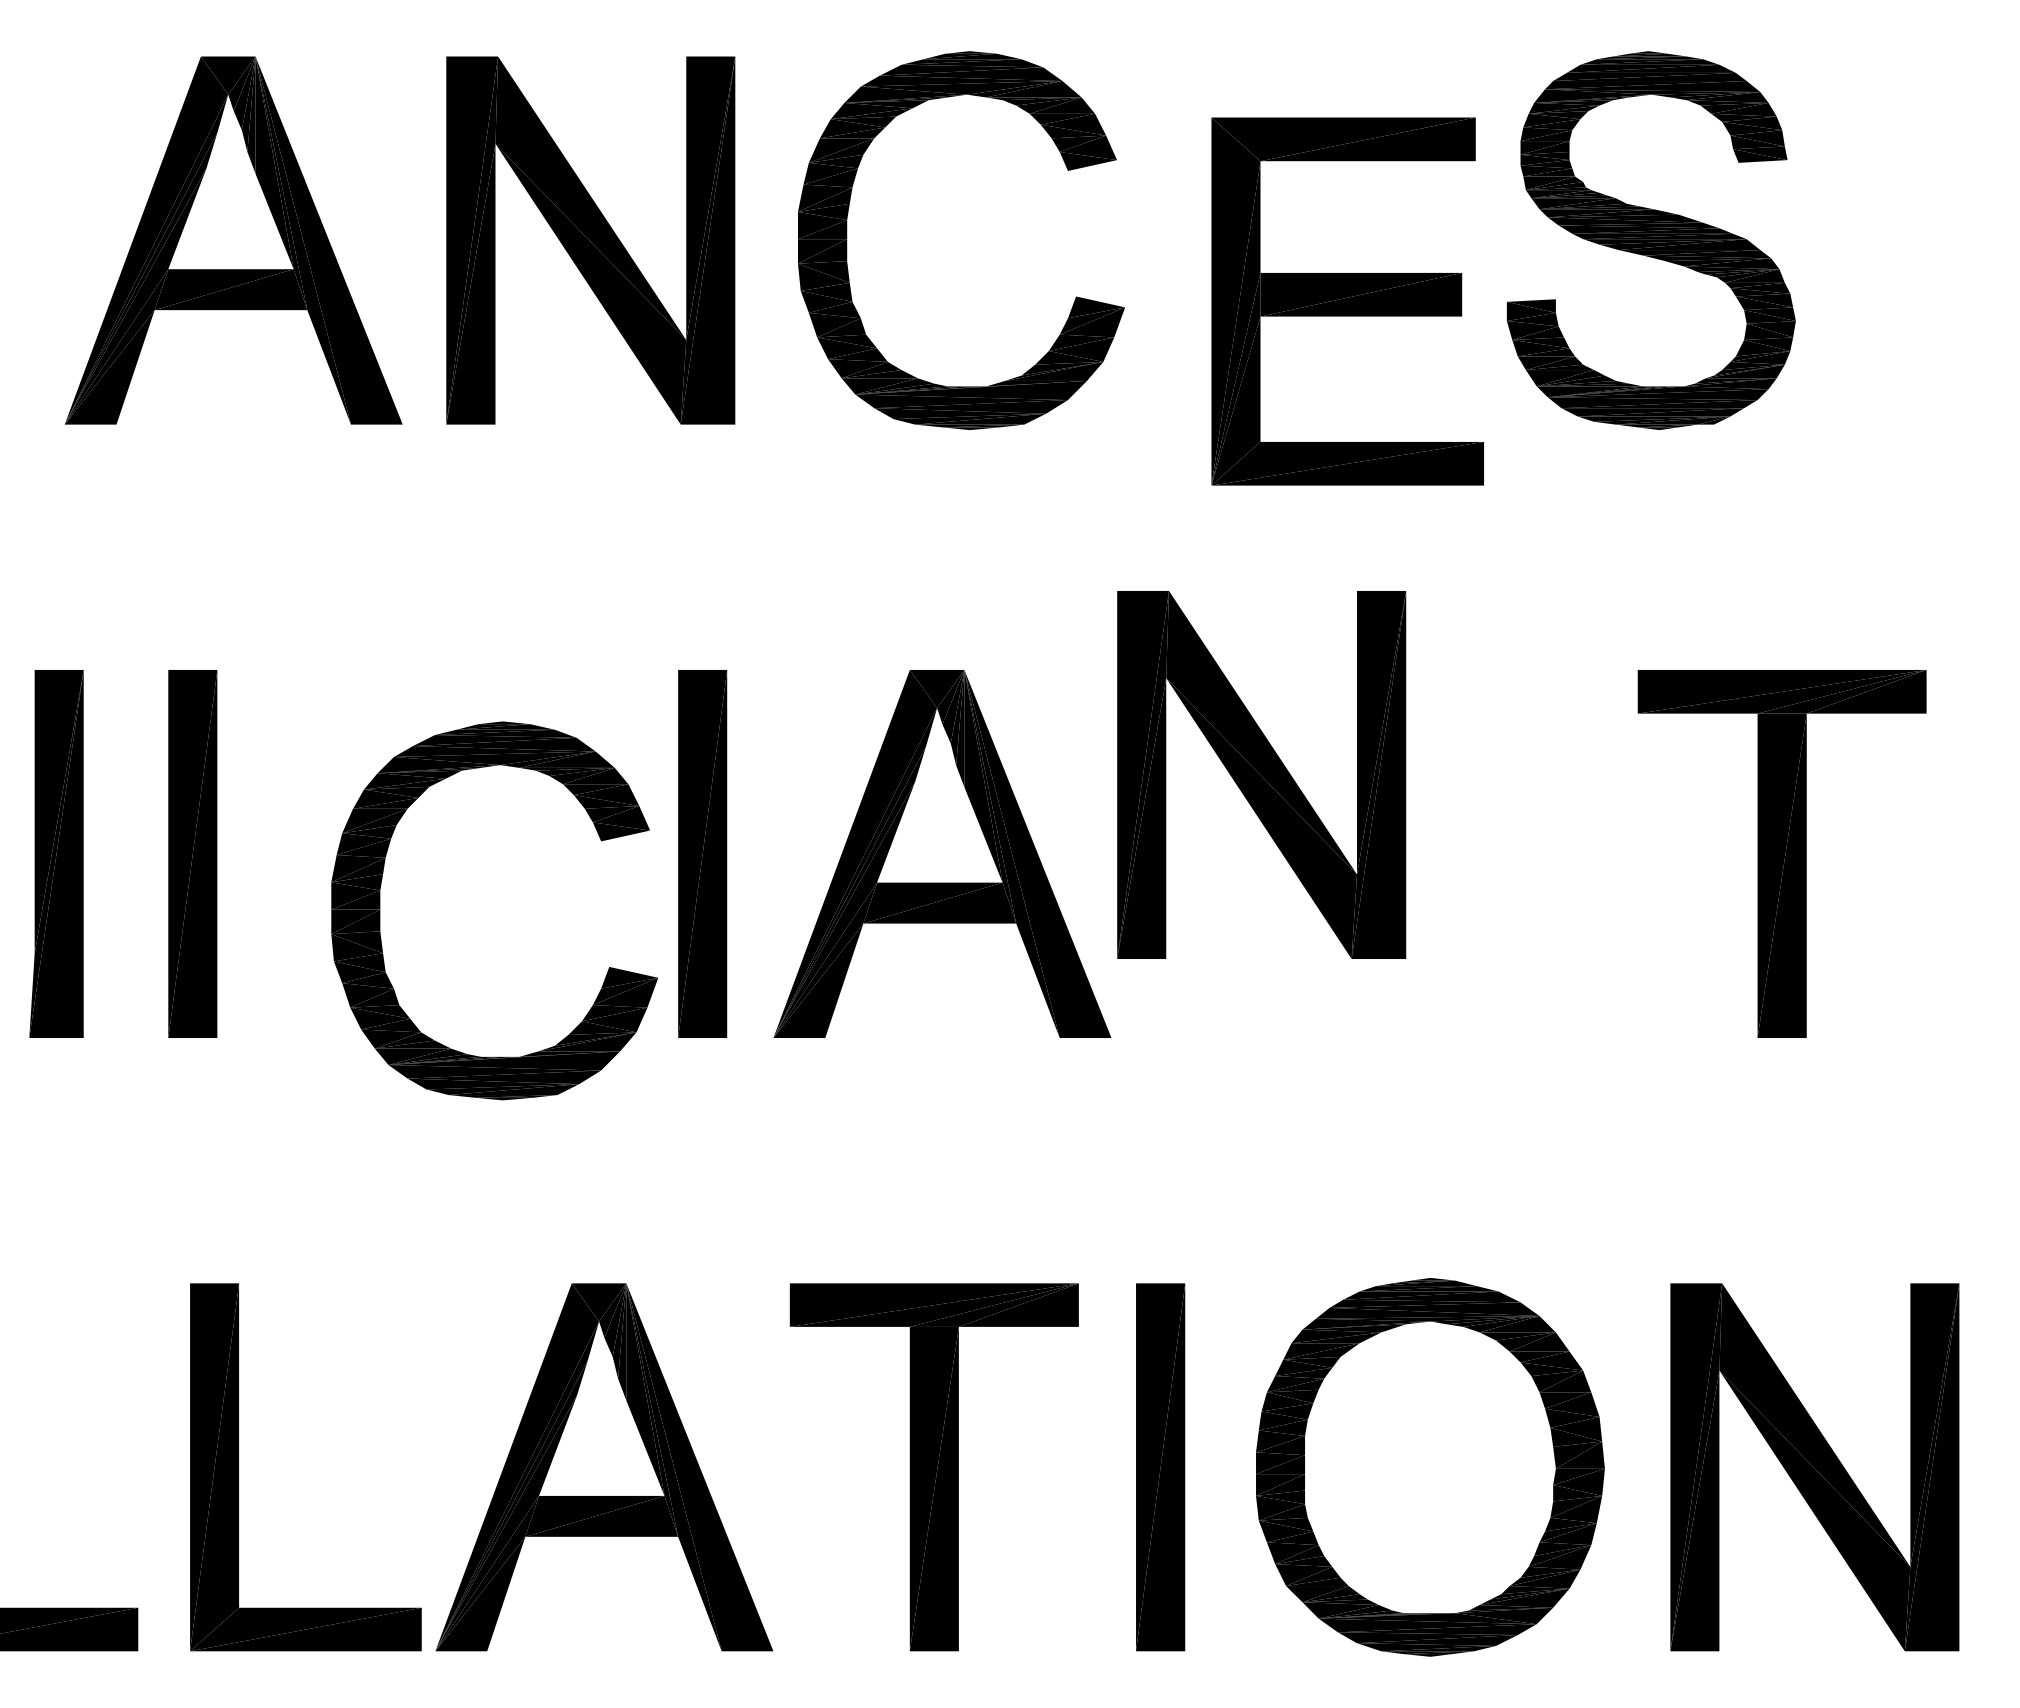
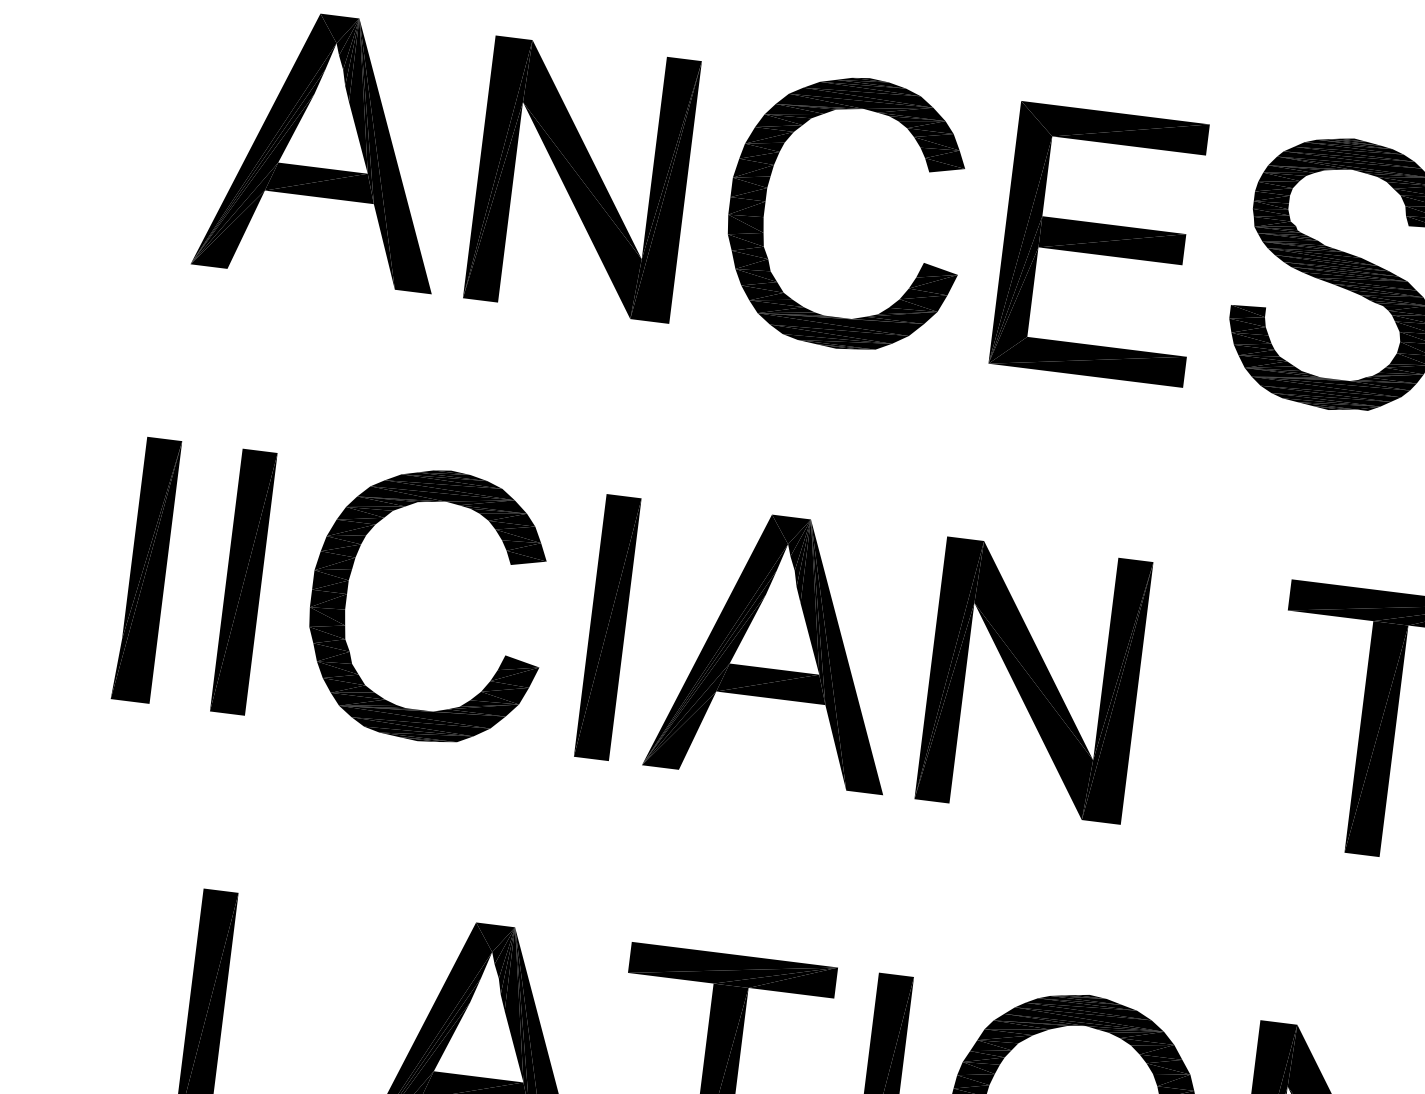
part: (1347, 301) -> (1101, 244), moved
part: (1261, 774) -> (1033, 680), moved
part: (380, 910) -> (347, 594), moved

